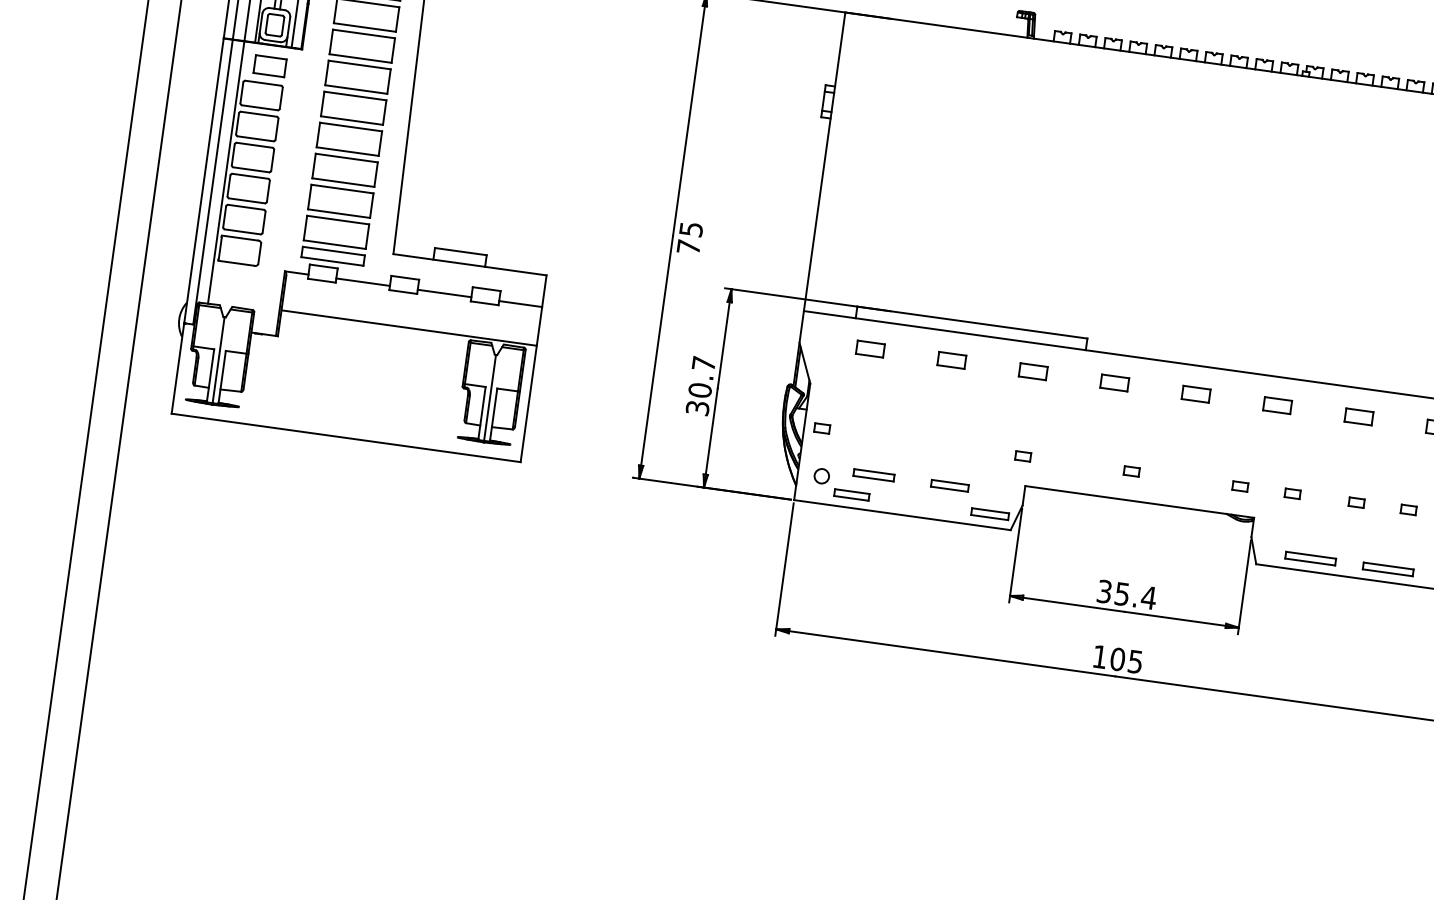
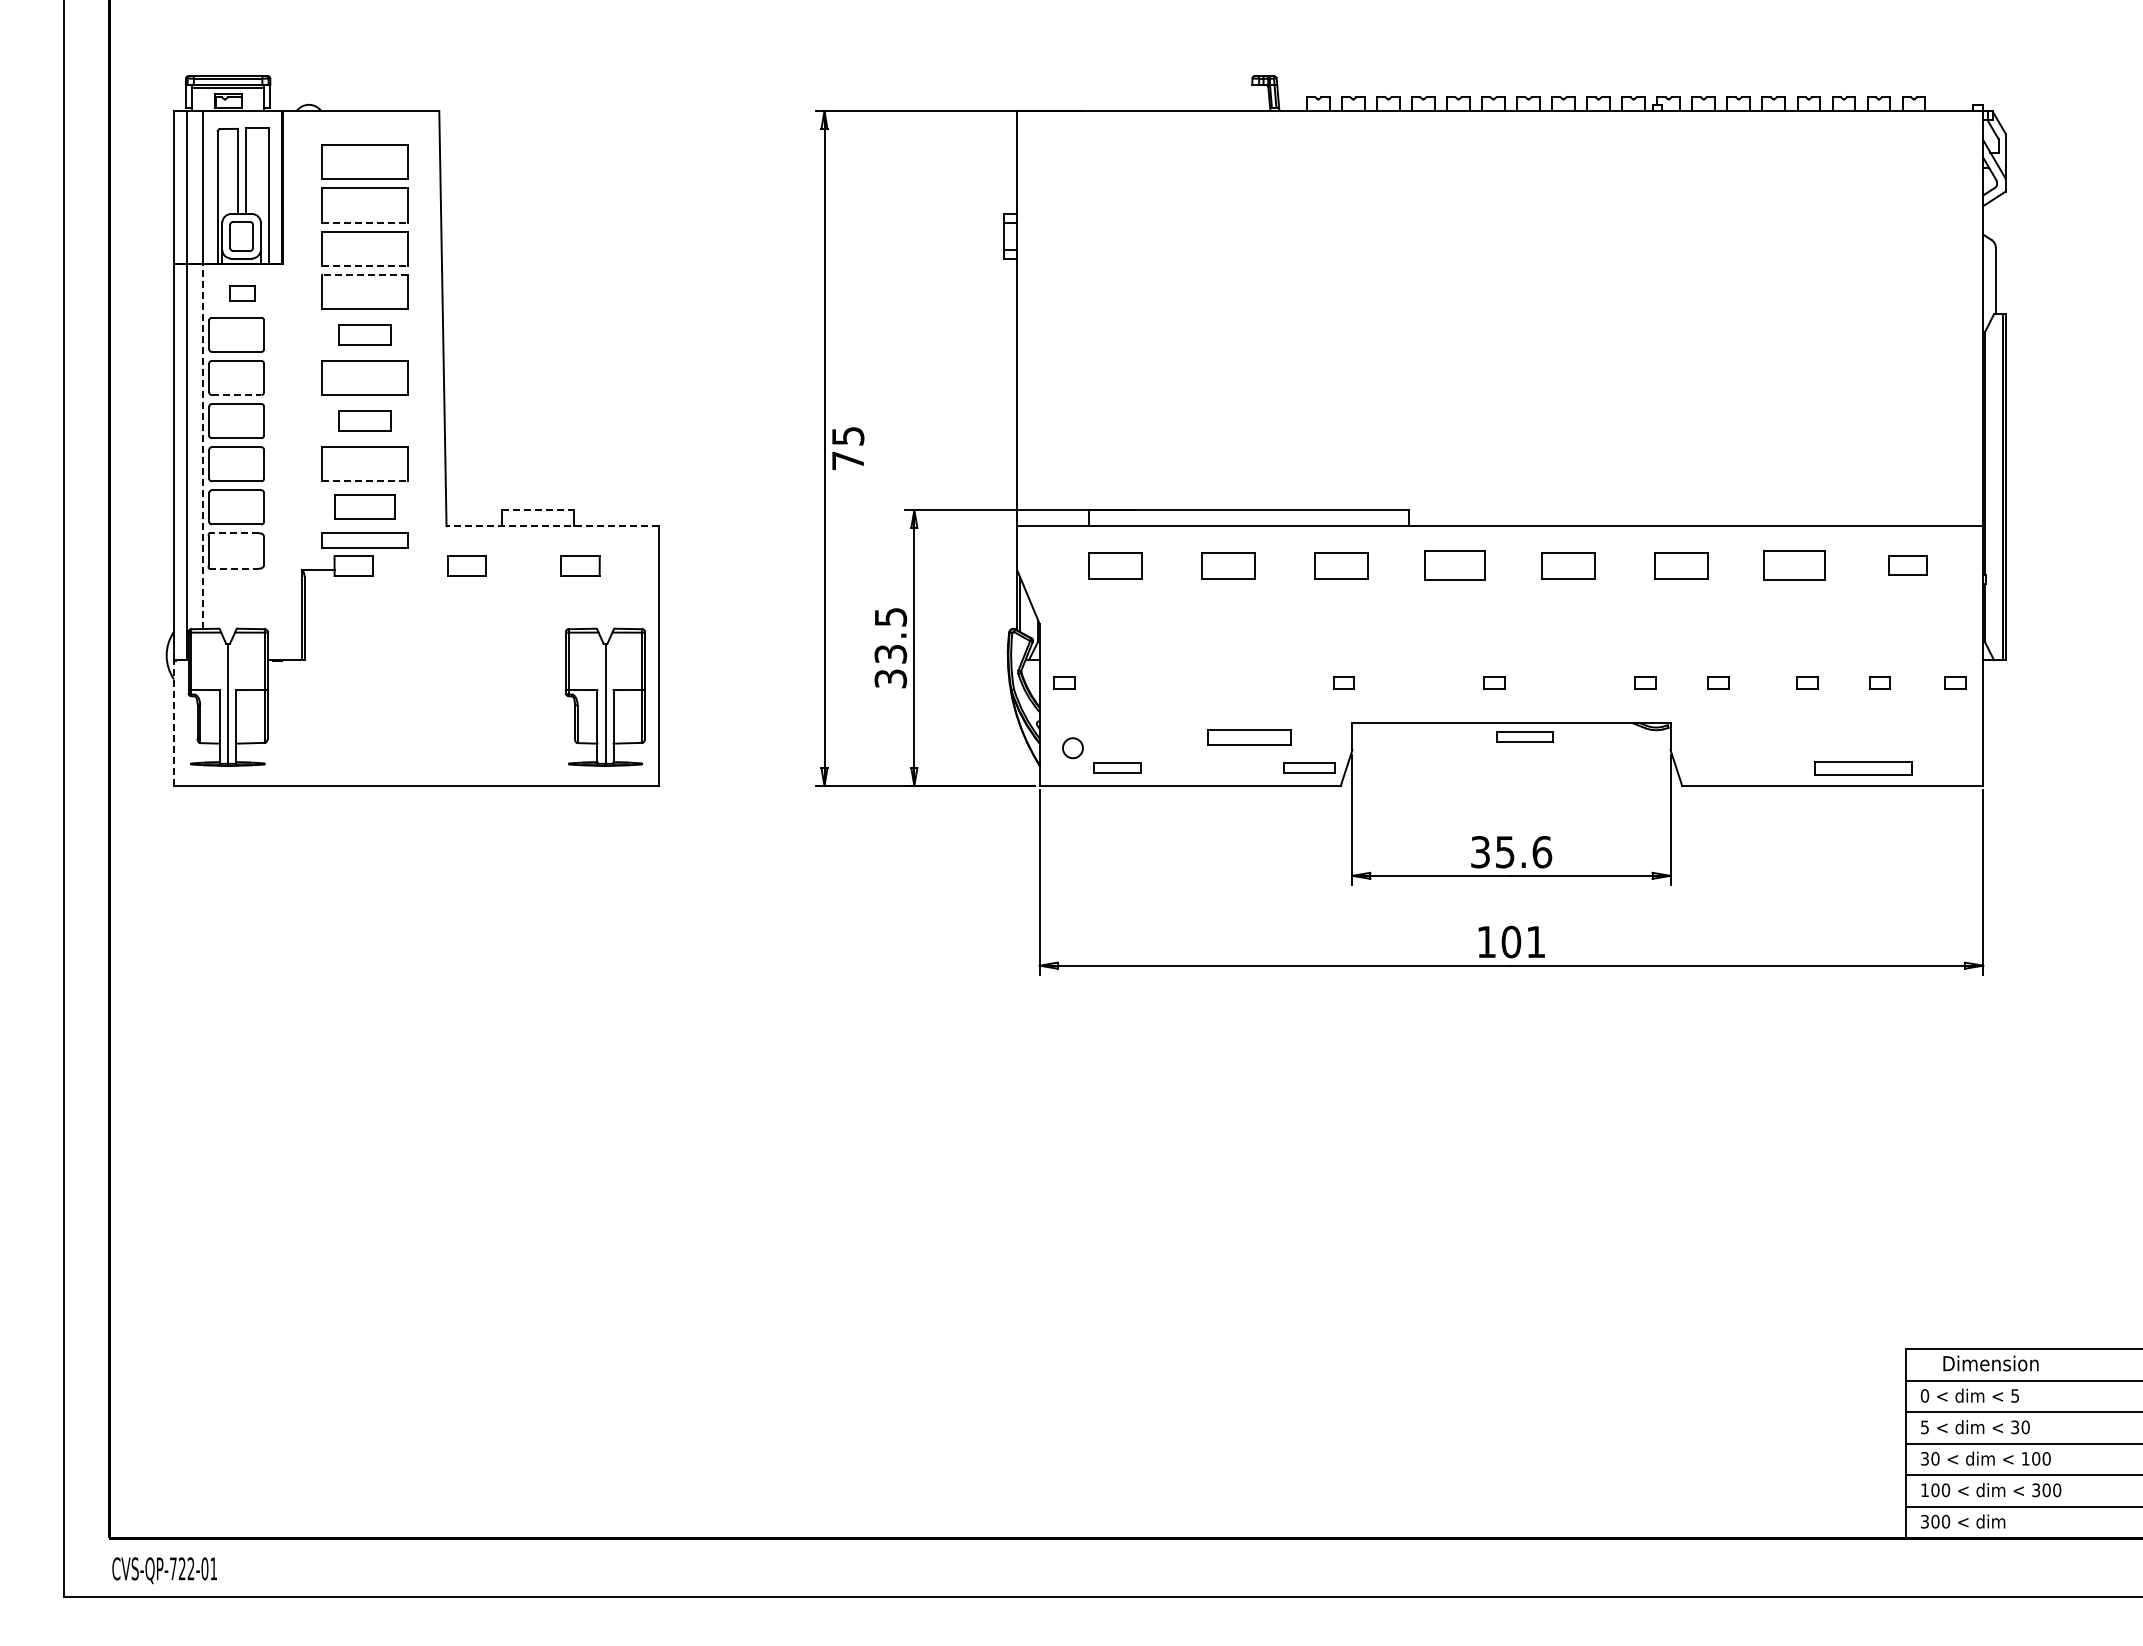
line: (365, 27) -> (365, 222), solid -> dashed
line: (361, 58) -> (365, 265), solid -> dashed
line: (359, 64) -> (364, 274), solid -> dashed
part: (269, 66) -> (242, 293), size x0.6
part: (353, 108) -> (364, 334), size x0.6
line: (255, 139) -> (236, 395), solid -> dashed
part: (345, 169) -> (364, 420), size x0.6
line: (225, 172) -> (202, 446), solid -> dashed
line: (339, 213) -> (365, 481), solid -> dashed
part: (336, 231) -> (364, 506), size x0.7
line: (239, 238) -> (233, 533), solid -> dashed
line: (461, 251) -> (538, 510), solid -> dashed
line: (236, 263) -> (233, 568), solid -> dashed
line: (469, 264) -> (552, 526), solid -> dashed
line: (363, 282) -> (410, 570), removed
line: (444, 293) -> (523, 570), removed
line: (520, 304) -> (629, 570), removed
line: (408, 328) -> (481, 624), removed
part: (869, 348) -> (1114, 565), size x1.4
part: (951, 360) -> (1228, 565), size x1.4
line: (178, 368) -> (174, 723), solid -> dashed
part: (1033, 371) -> (1341, 565), size x1.4
text: (701, 376) -> (890, 635), 30.7 -> 33.5
part: (1114, 382) -> (1454, 565), size x1.6
part: (1195, 394) -> (1567, 565), size x1.4
part: (1277, 405) -> (1680, 565), size x1.4
part: (1358, 416) -> (1794, 565), size x1.6
part: (873, 474) -> (1524, 736), moved
part: (949, 485) -> (1249, 736), size x1.6
part: (1310, 558) -> (1755, 767), removed
part: (1388, 569) -> (1863, 767), size x1.4
text: (1148, 598) -> (1541, 852), 35.4 -> 35.6
text: (1135, 662) -> (1535, 942), 105 -> 101

